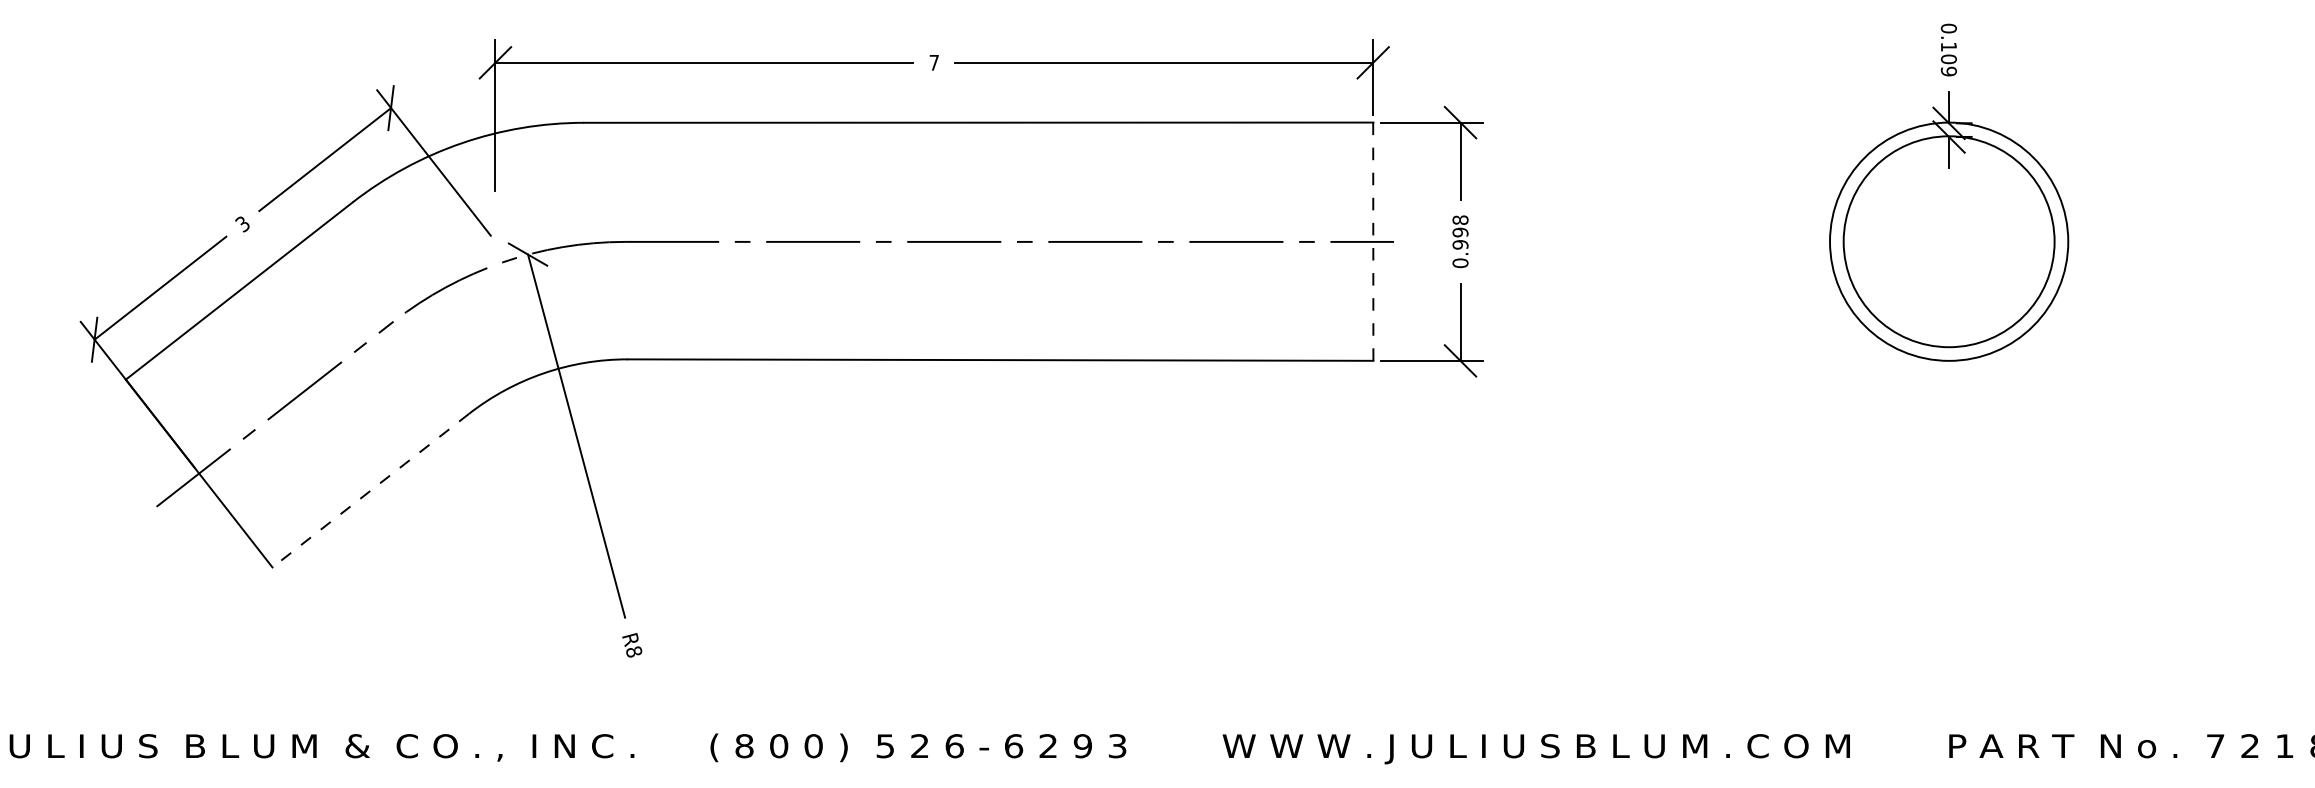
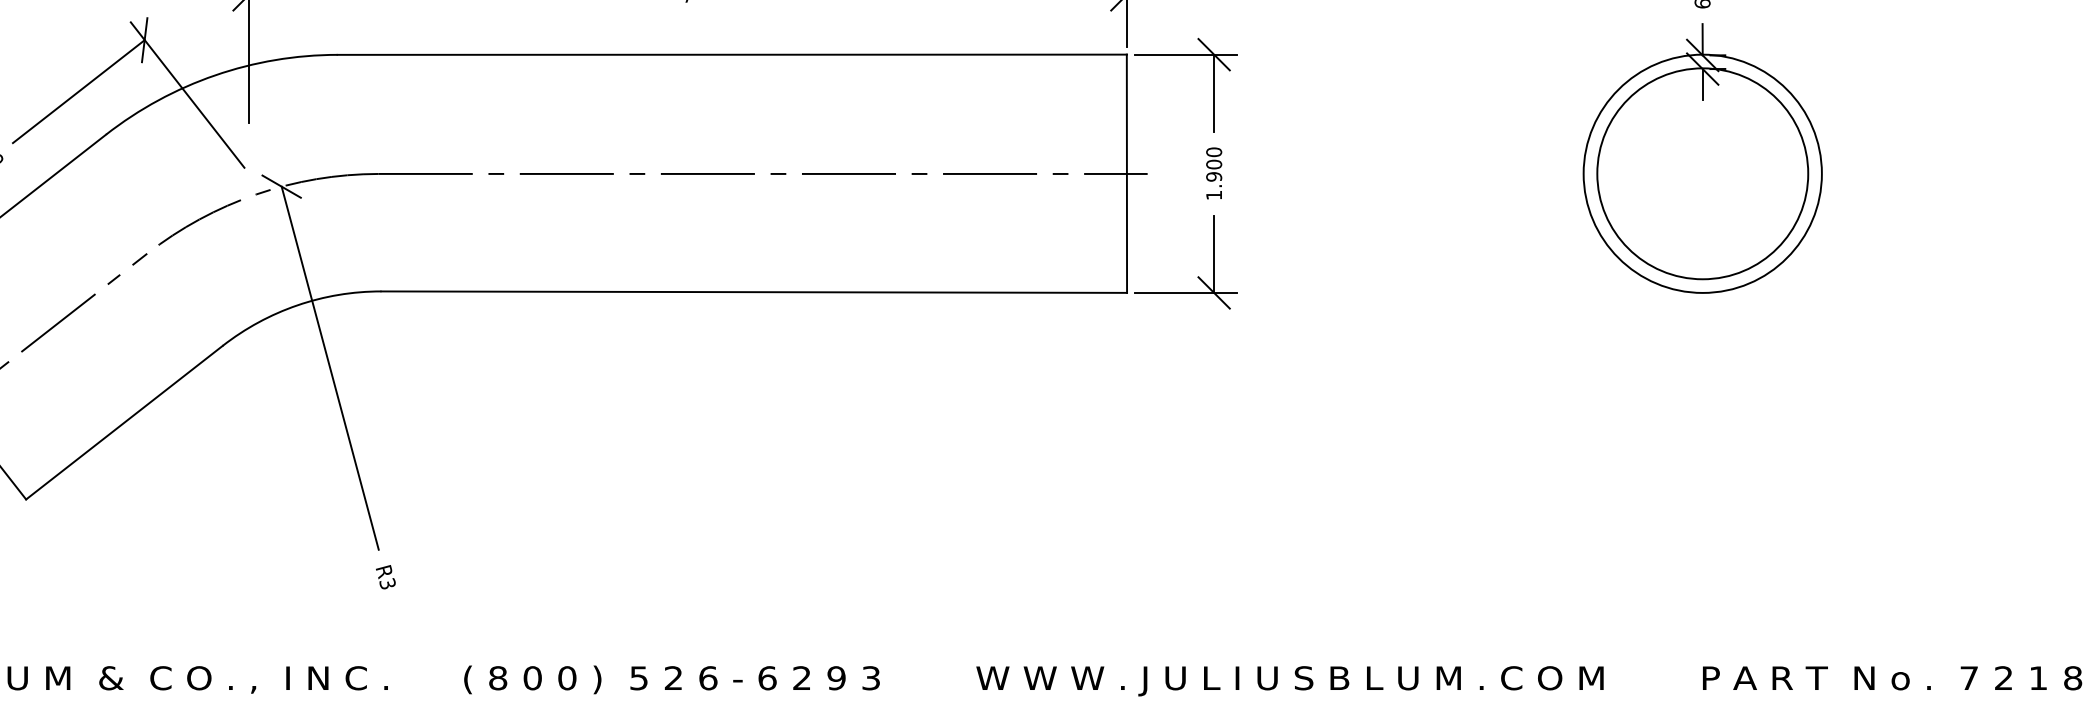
text: (1460, 241) -> (1214, 173), 0.998 -> 1.900
line: (1373, 242) -> (1127, 174), dashed -> solid
line: (370, 490) -> (124, 422), dashed -> solid
text: (633, 651) -> (387, 583), R8 -> R3

